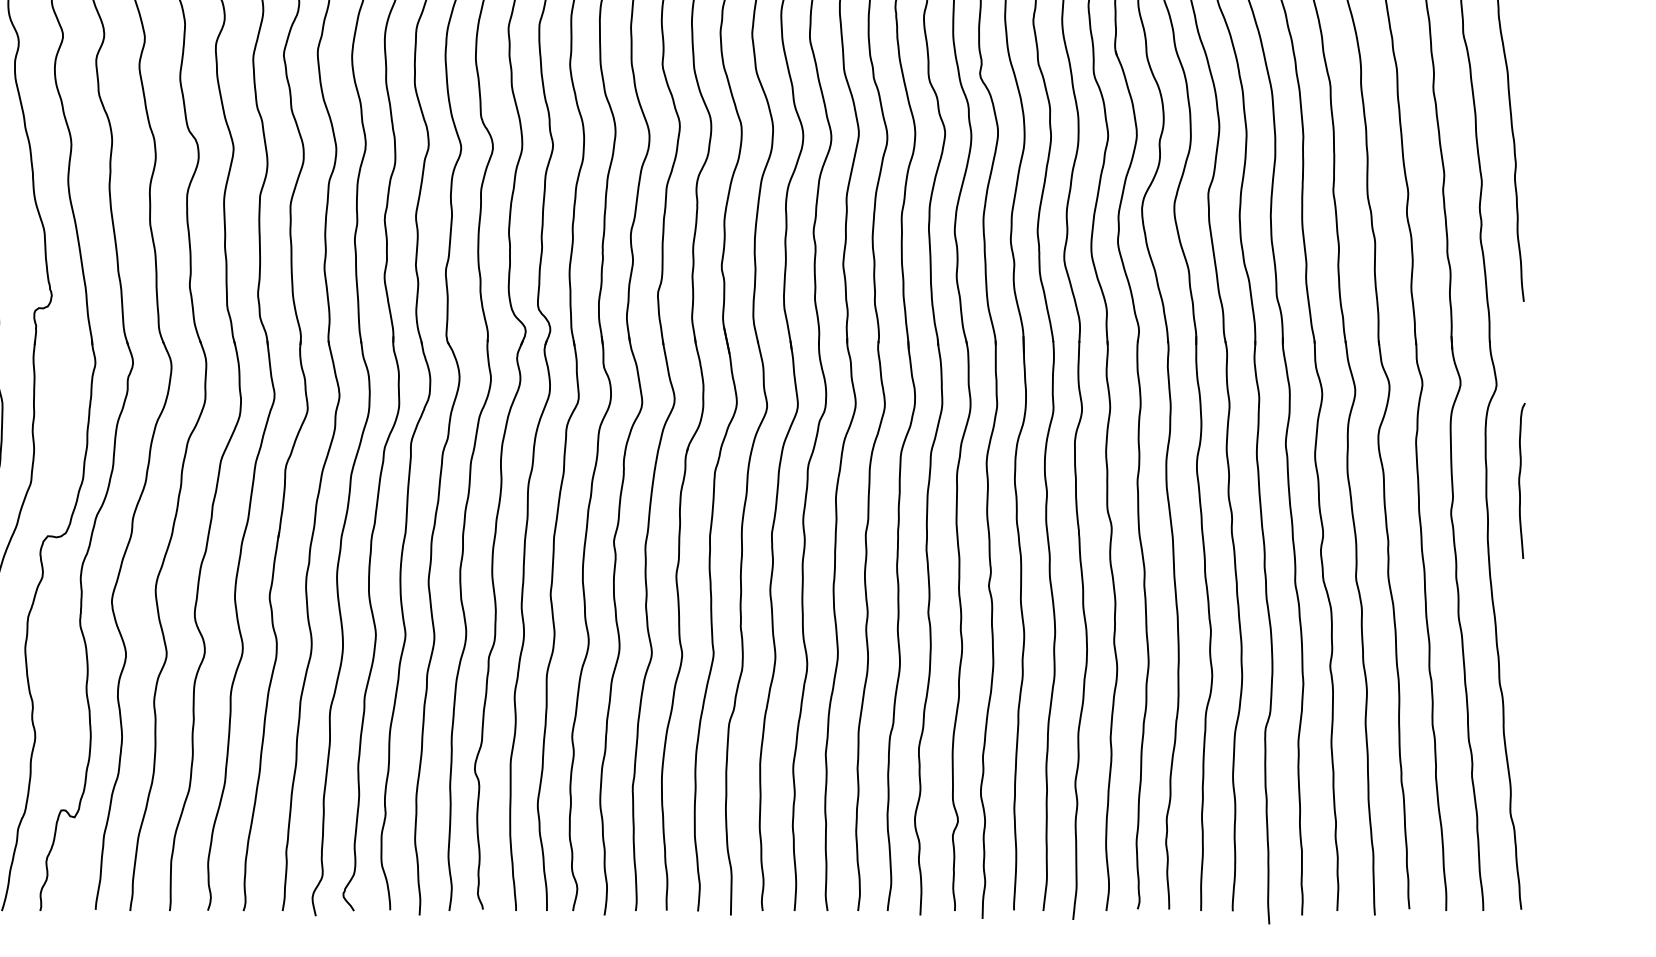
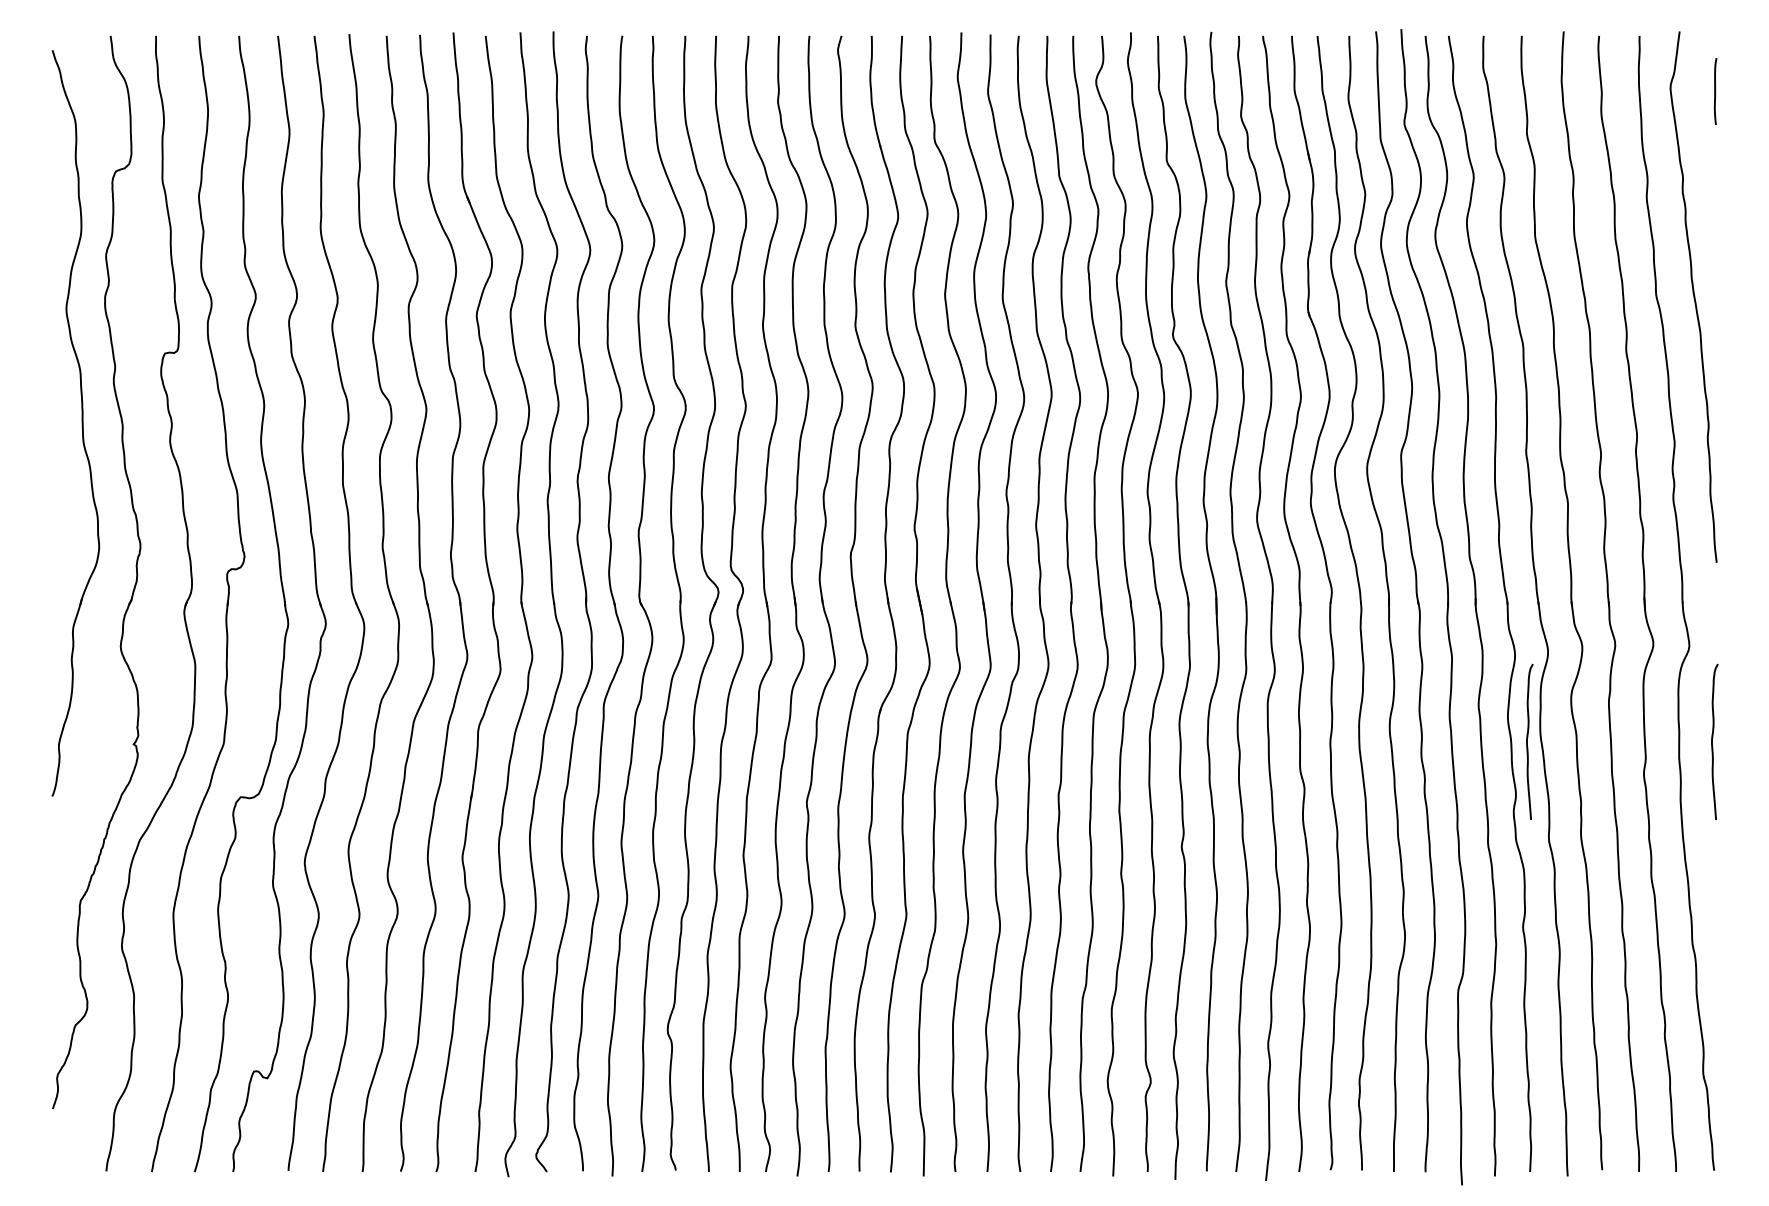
curve: (1334, 480) -> (1527, 741), added

